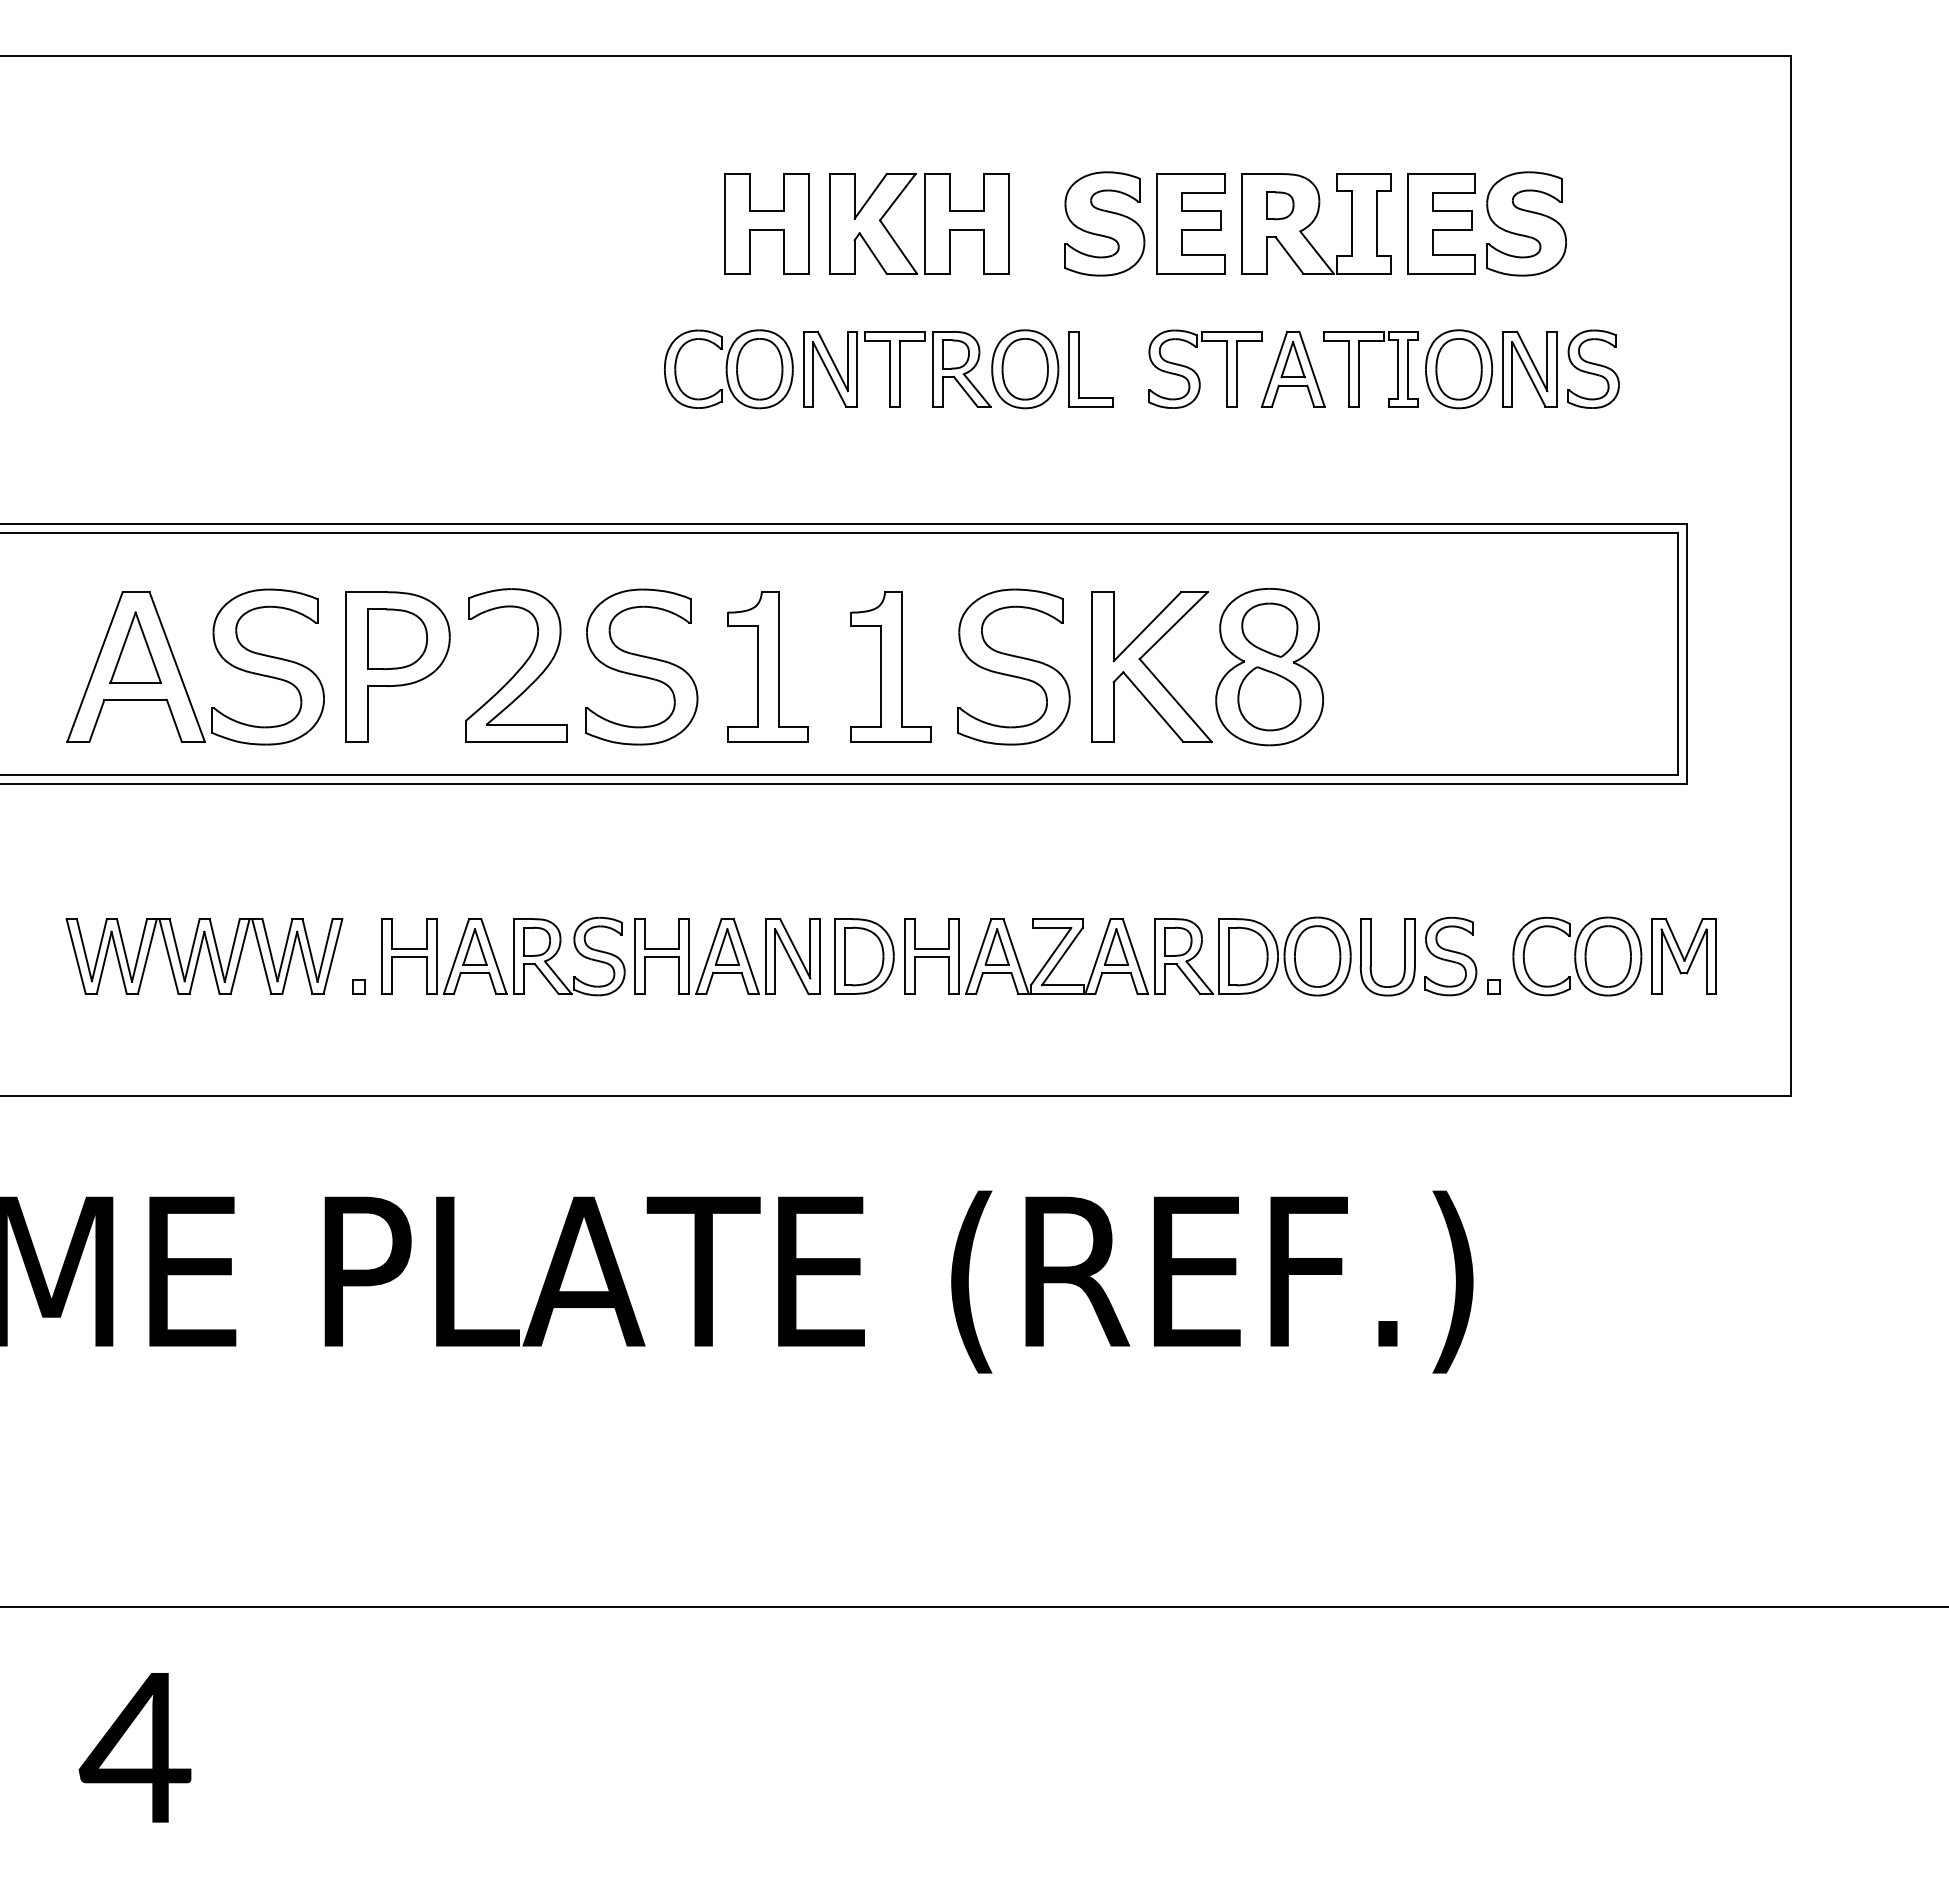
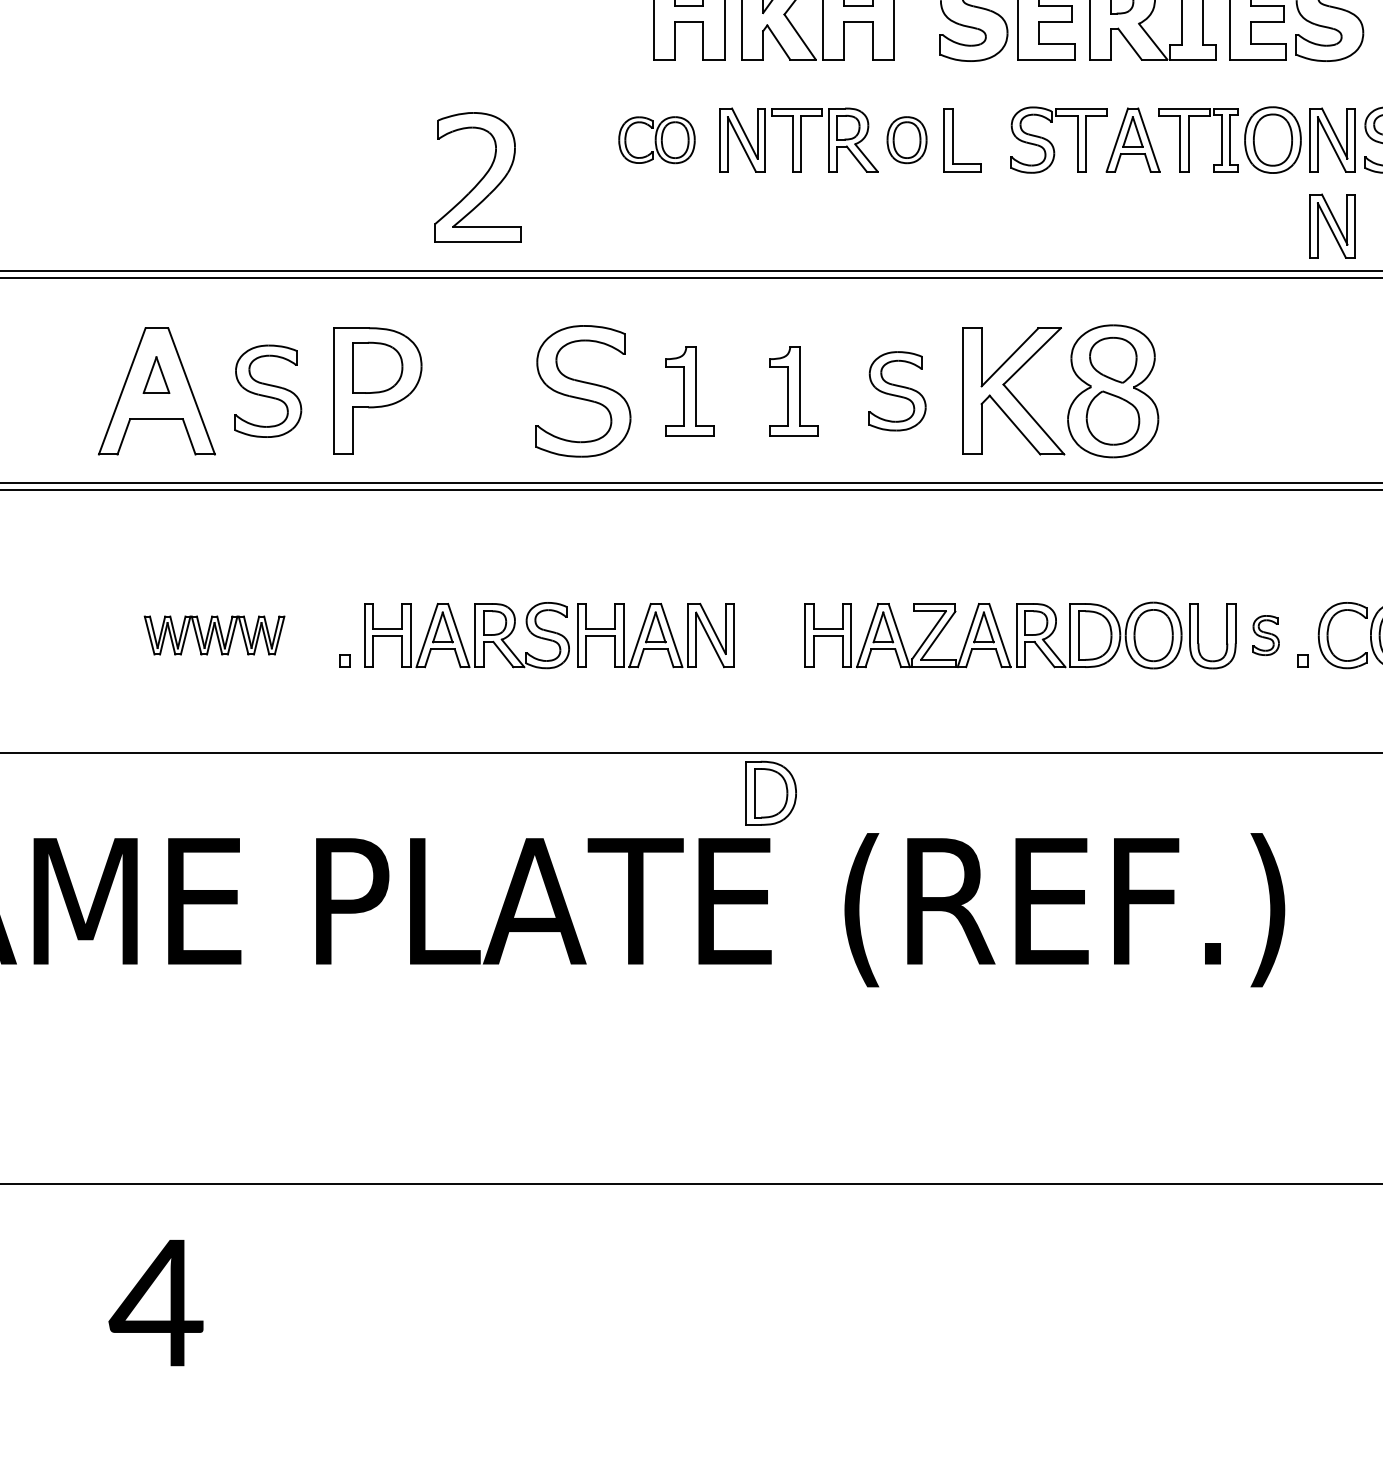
part: (728, 369) -> (656, 140), size x0.7
part: (1025, 369) -> (907, 140), size x0.7
part: (1529, 470) -> (1332, 225), added
part: (135, 647) -> (156, 374), size x0.6
part: (516, 665) -> (477, 177), moved
part: (267, 666) -> (267, 390), size x0.7
part: (767, 666) -> (689, 390), size x0.7
part: (890, 666) -> (793, 390), size x0.7
part: (1013, 666) -> (897, 390), size x0.6
part: (204, 956) -> (214, 635), size x0.6
part: (864, 956) -> (771, 793), moved
part: (1450, 956) -> (1265, 635), size x0.6

